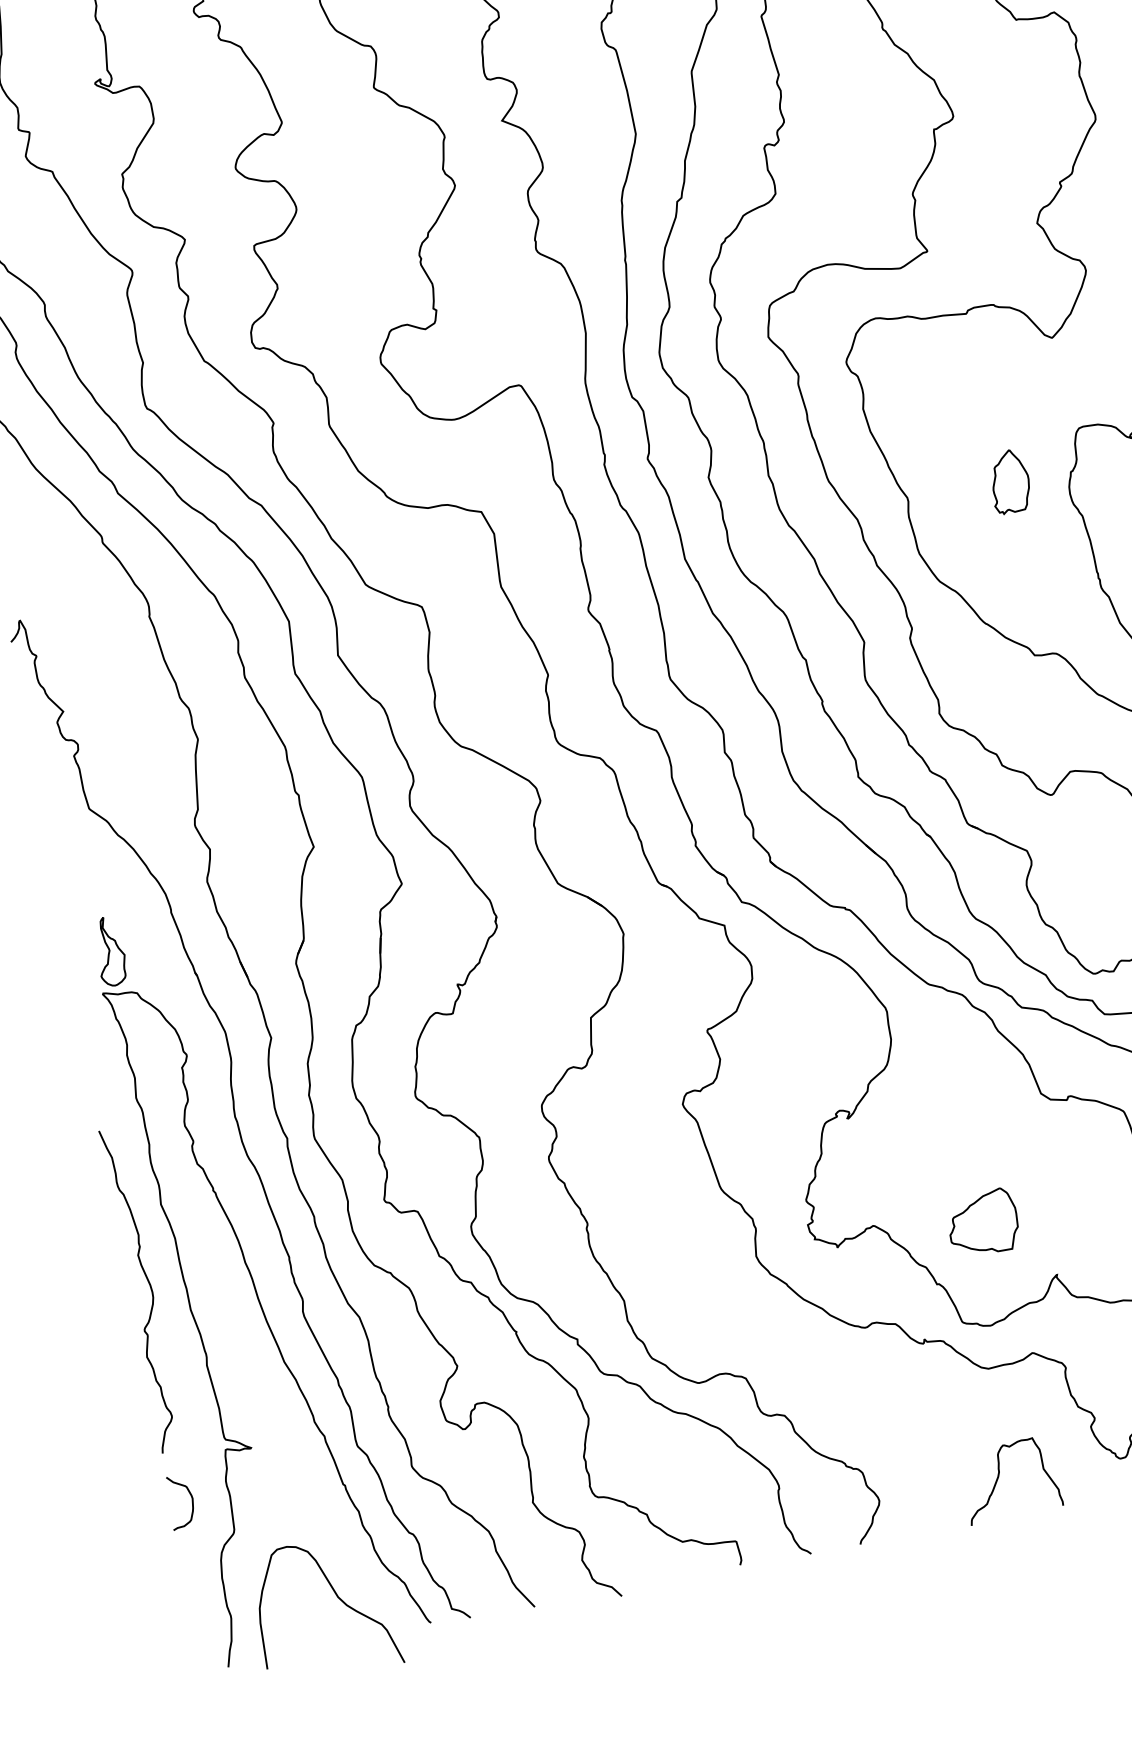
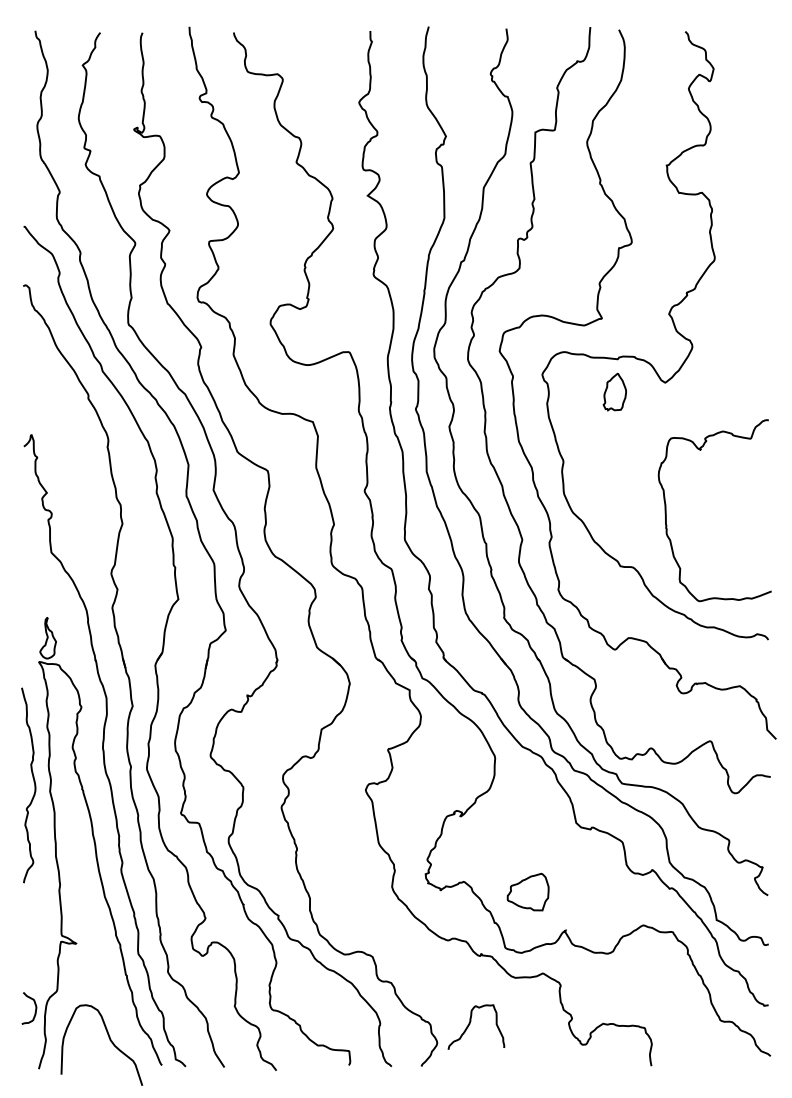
part: (1009, 482) -> (614, 392), moved
curve: (147, 1284) -> (33, 782), moved
curve: (1000, 1477) -> (470, 1024), moved
curve: (191, 1500) -> (35, 1008), moved

